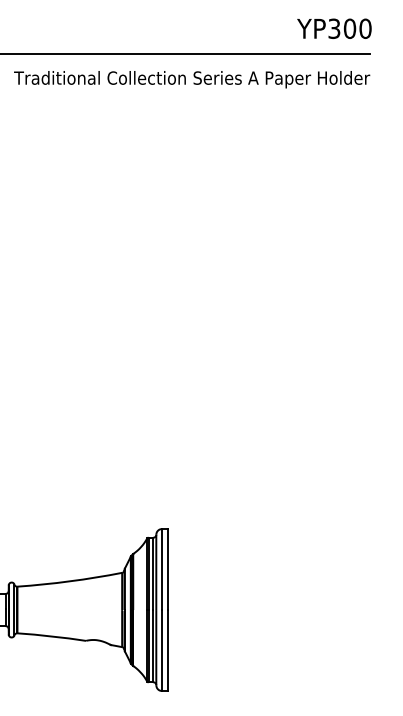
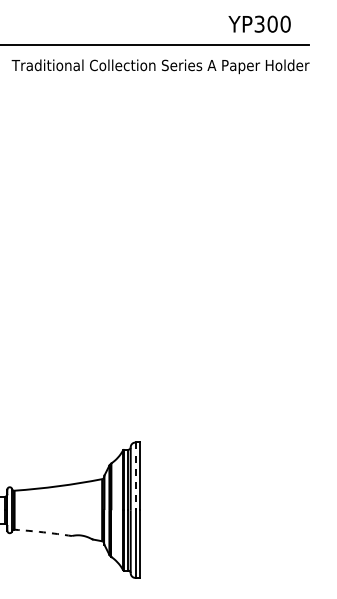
text: (334, 27) -> (259, 23), moved
line: (162, 569) -> (135, 476), solid -> dashed
arc: (52, 636) -> (43, 532), solid -> dashed

